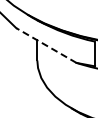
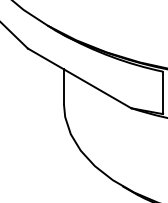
line: (46, 45) -> (79, 78), dashed -> solid

